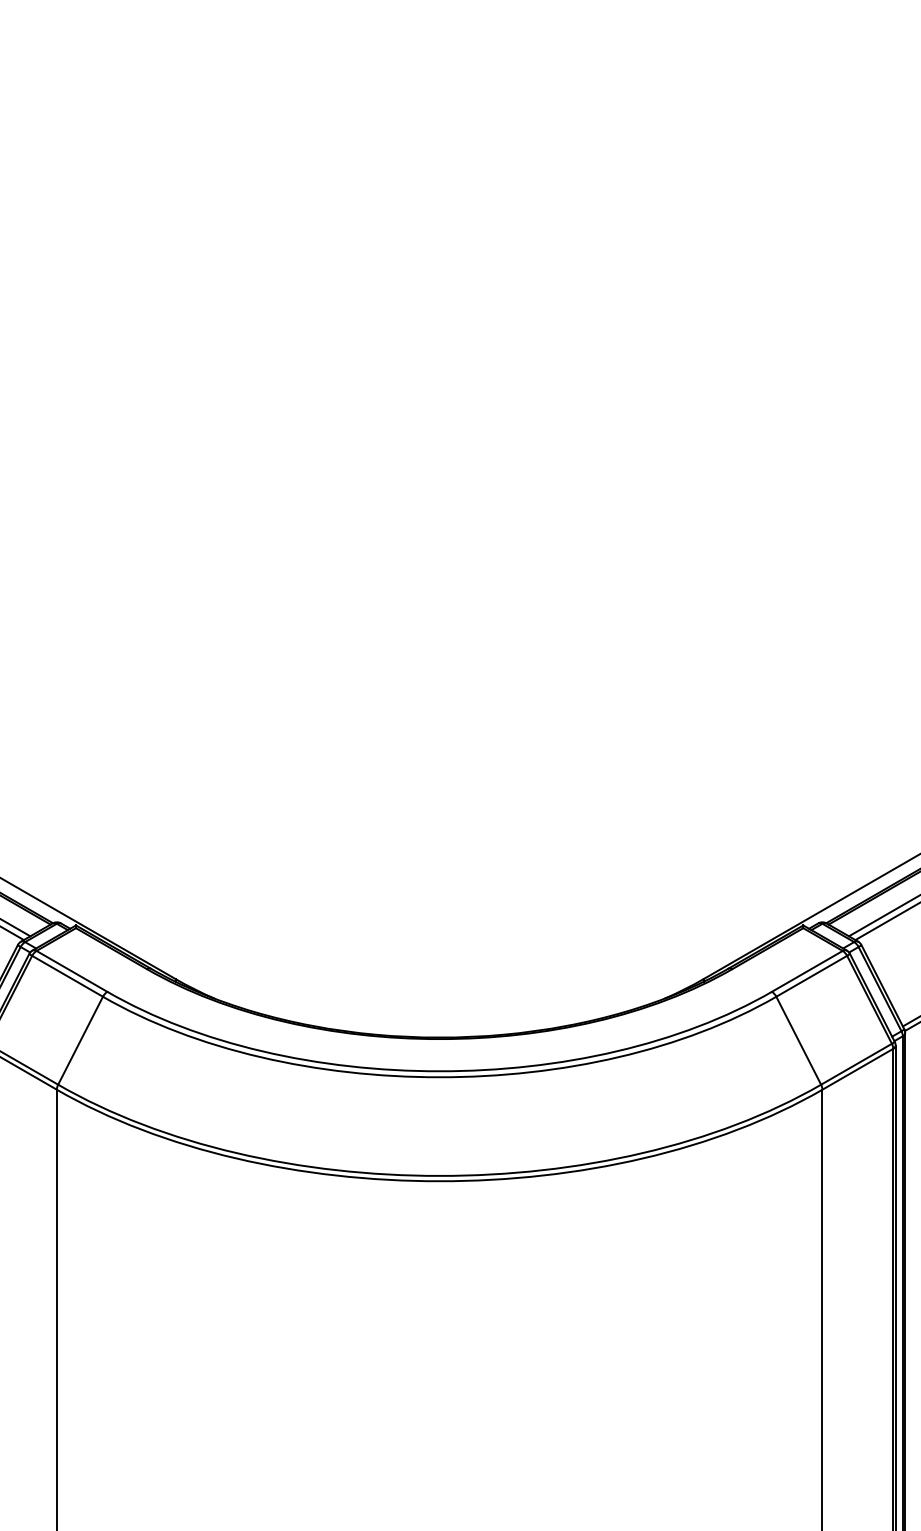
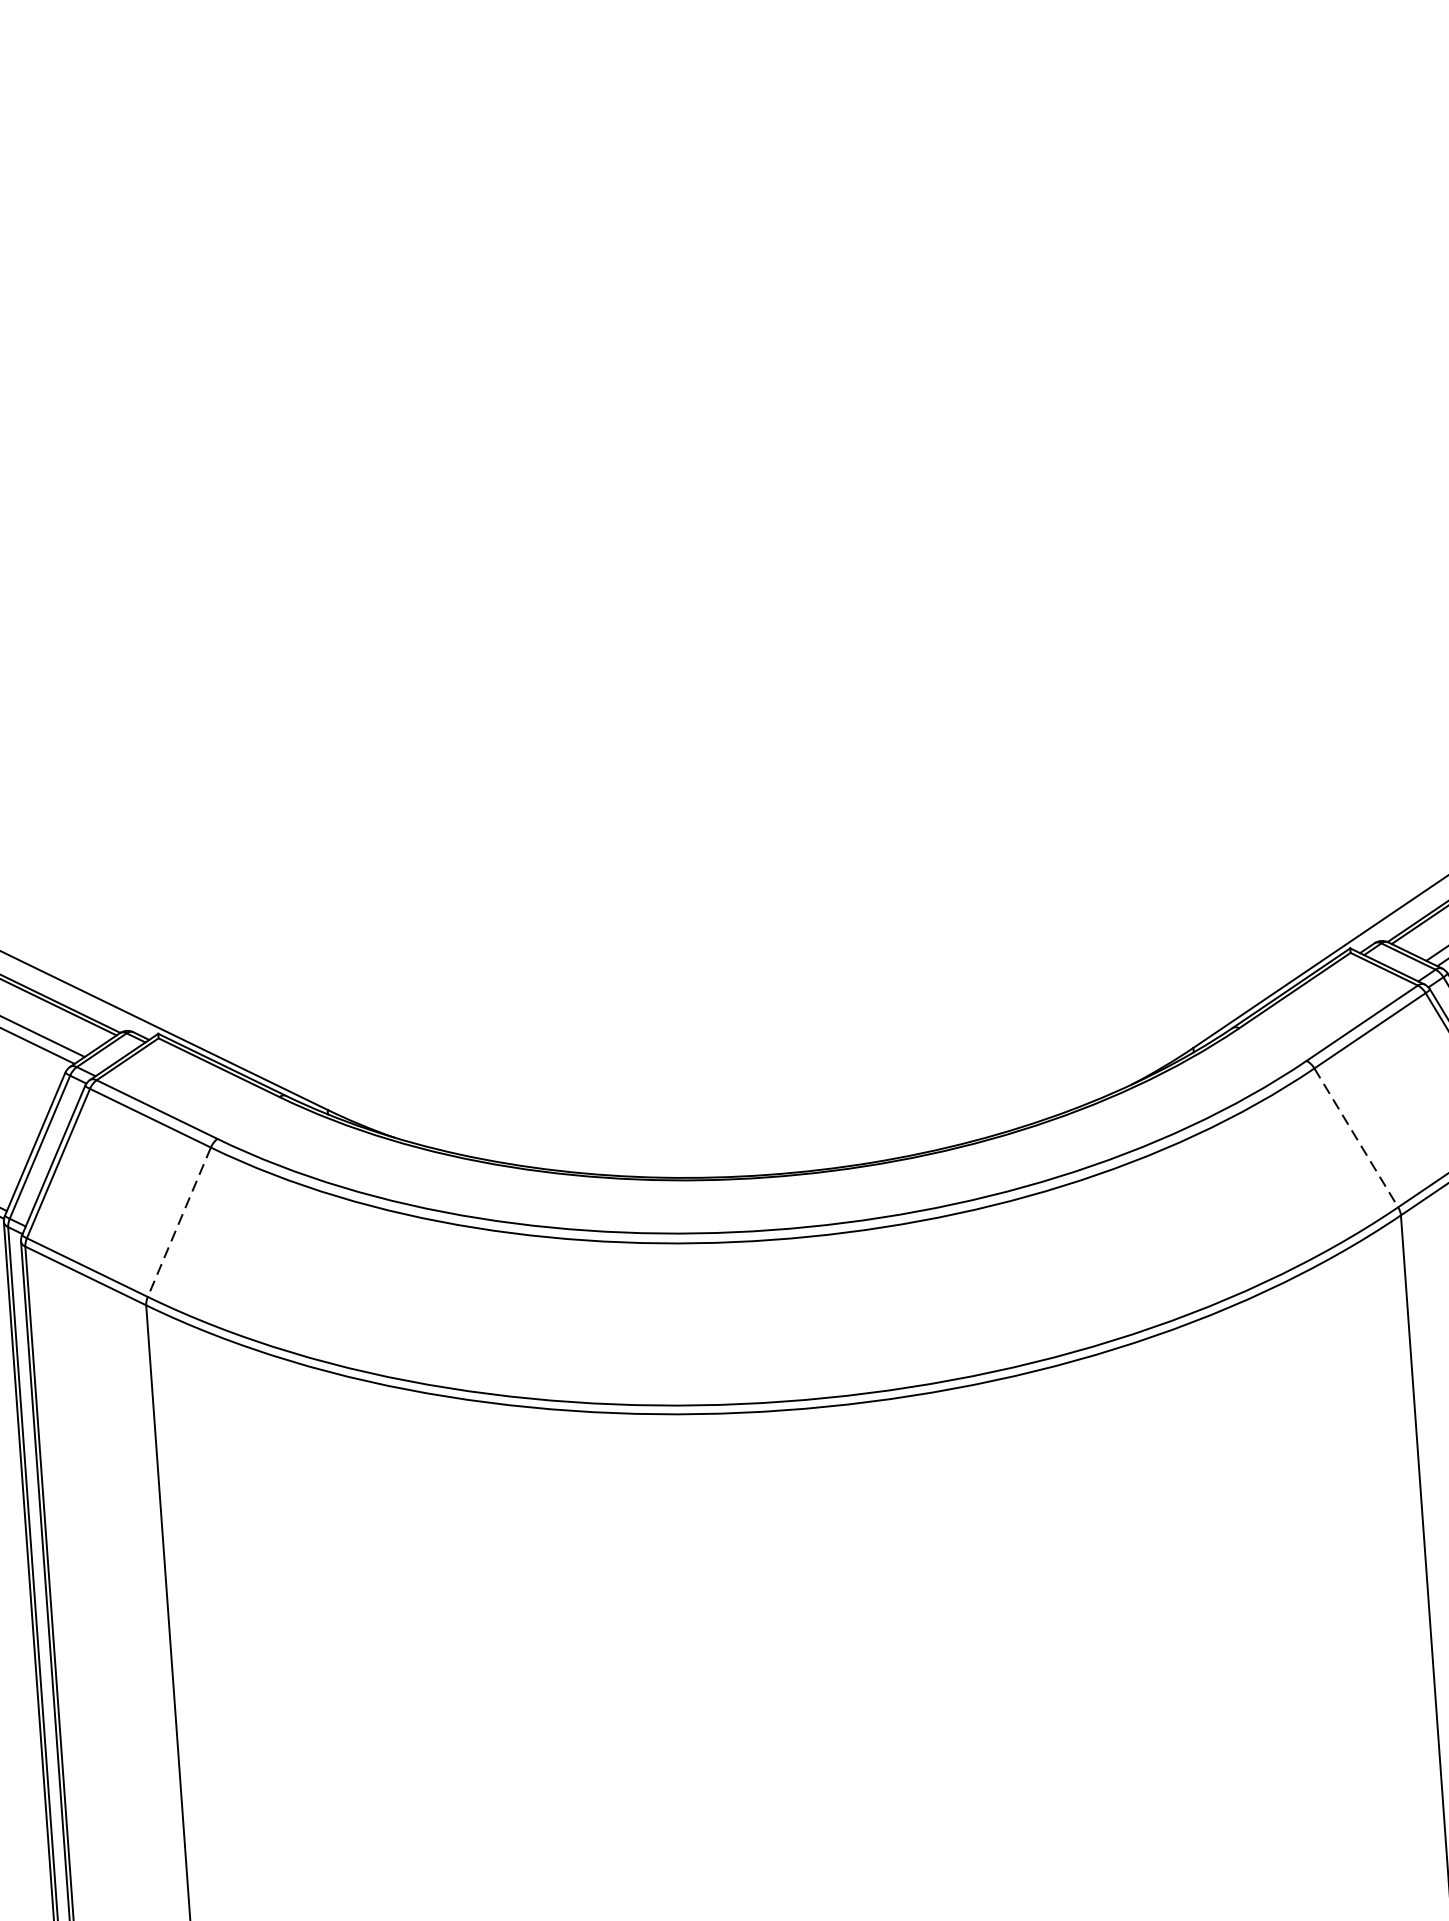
line: (80, 1041) -> (179, 1223), solid -> dashed
line: (798, 1041) -> (1356, 1139), solid -> dashed

